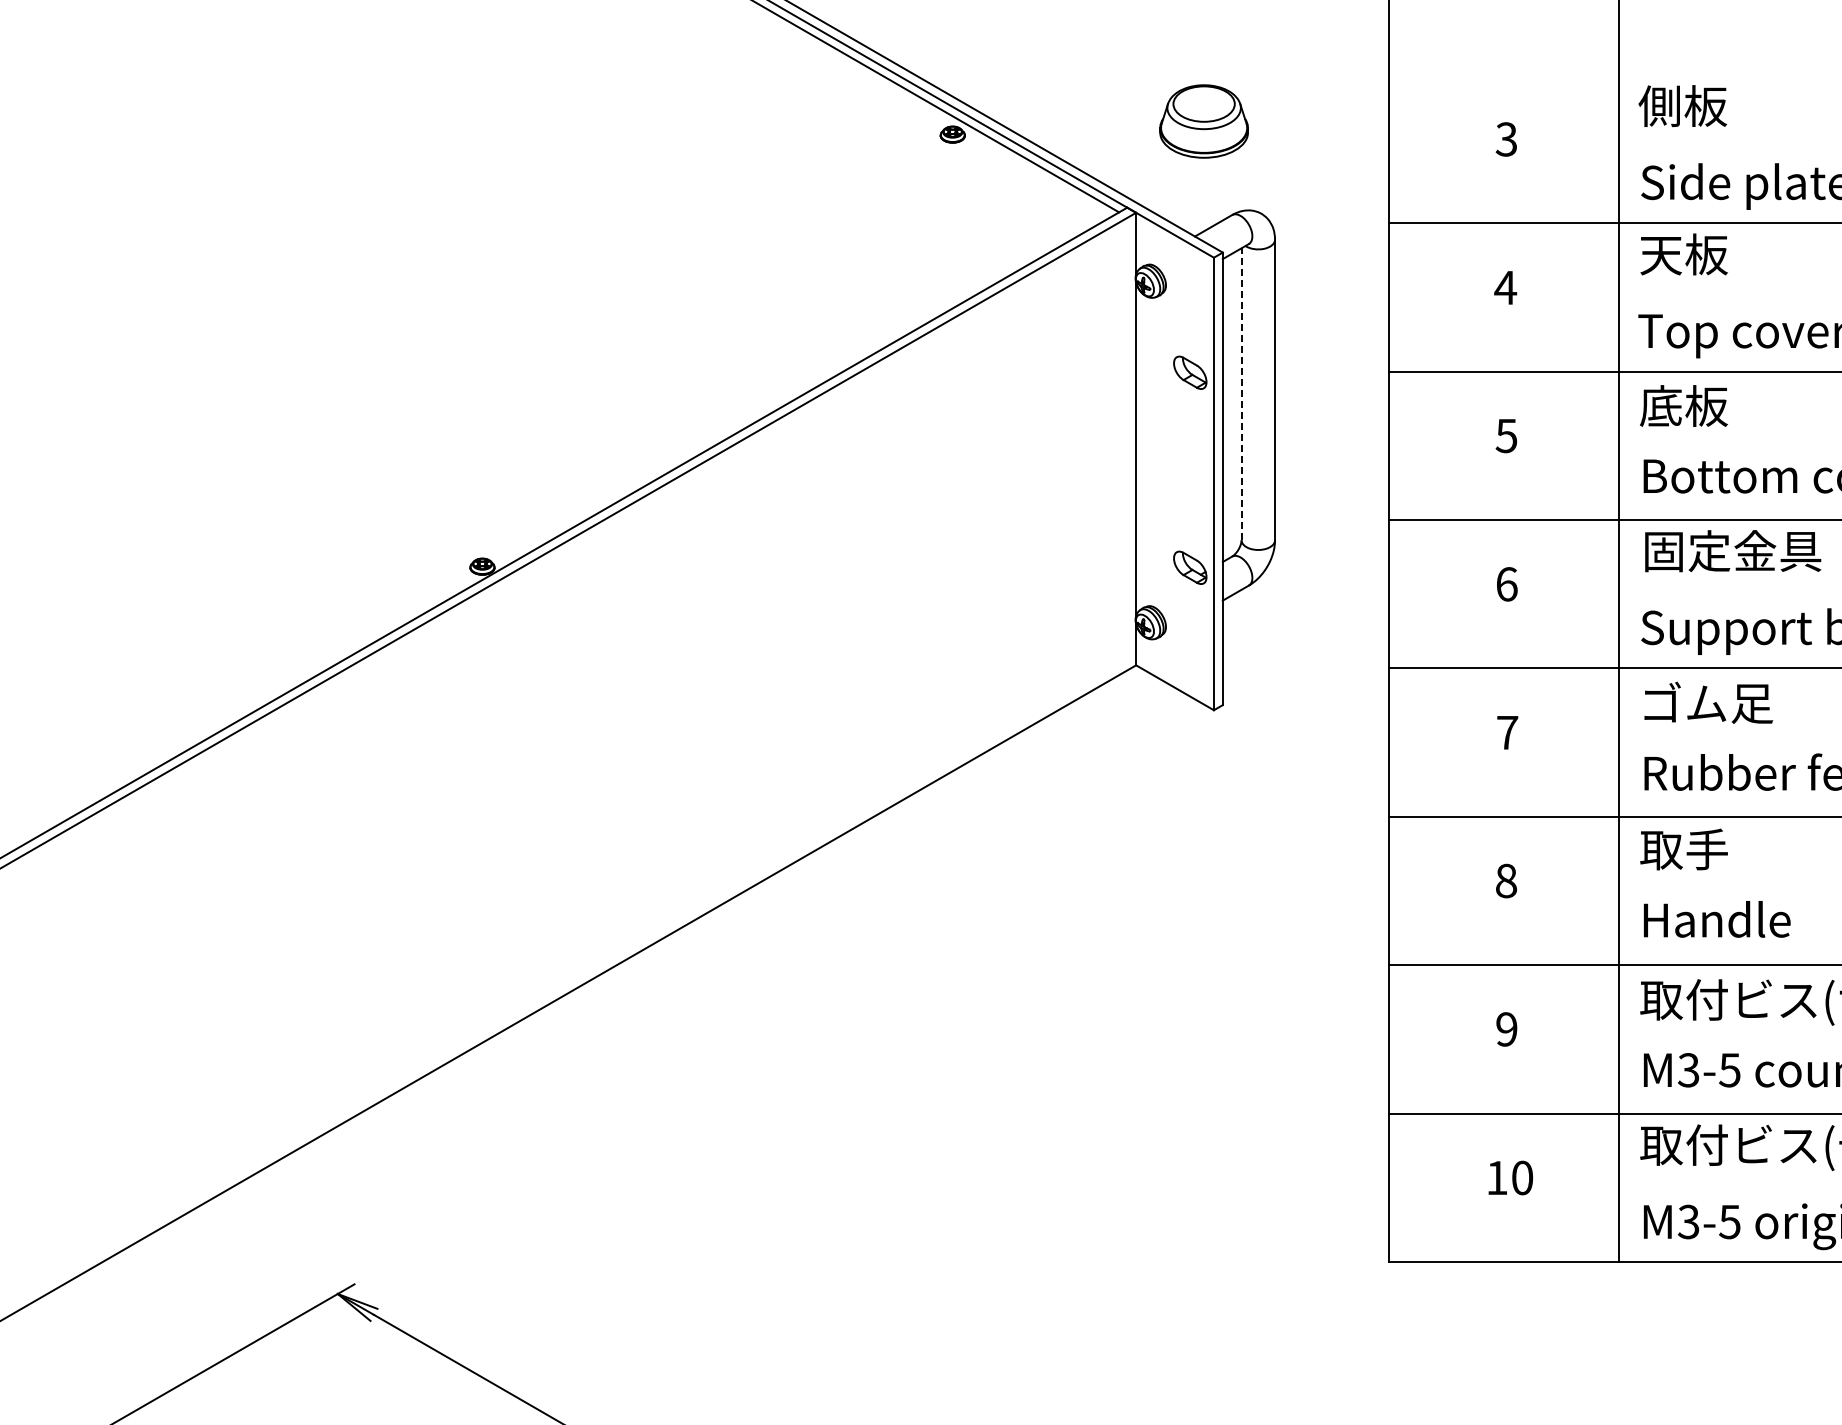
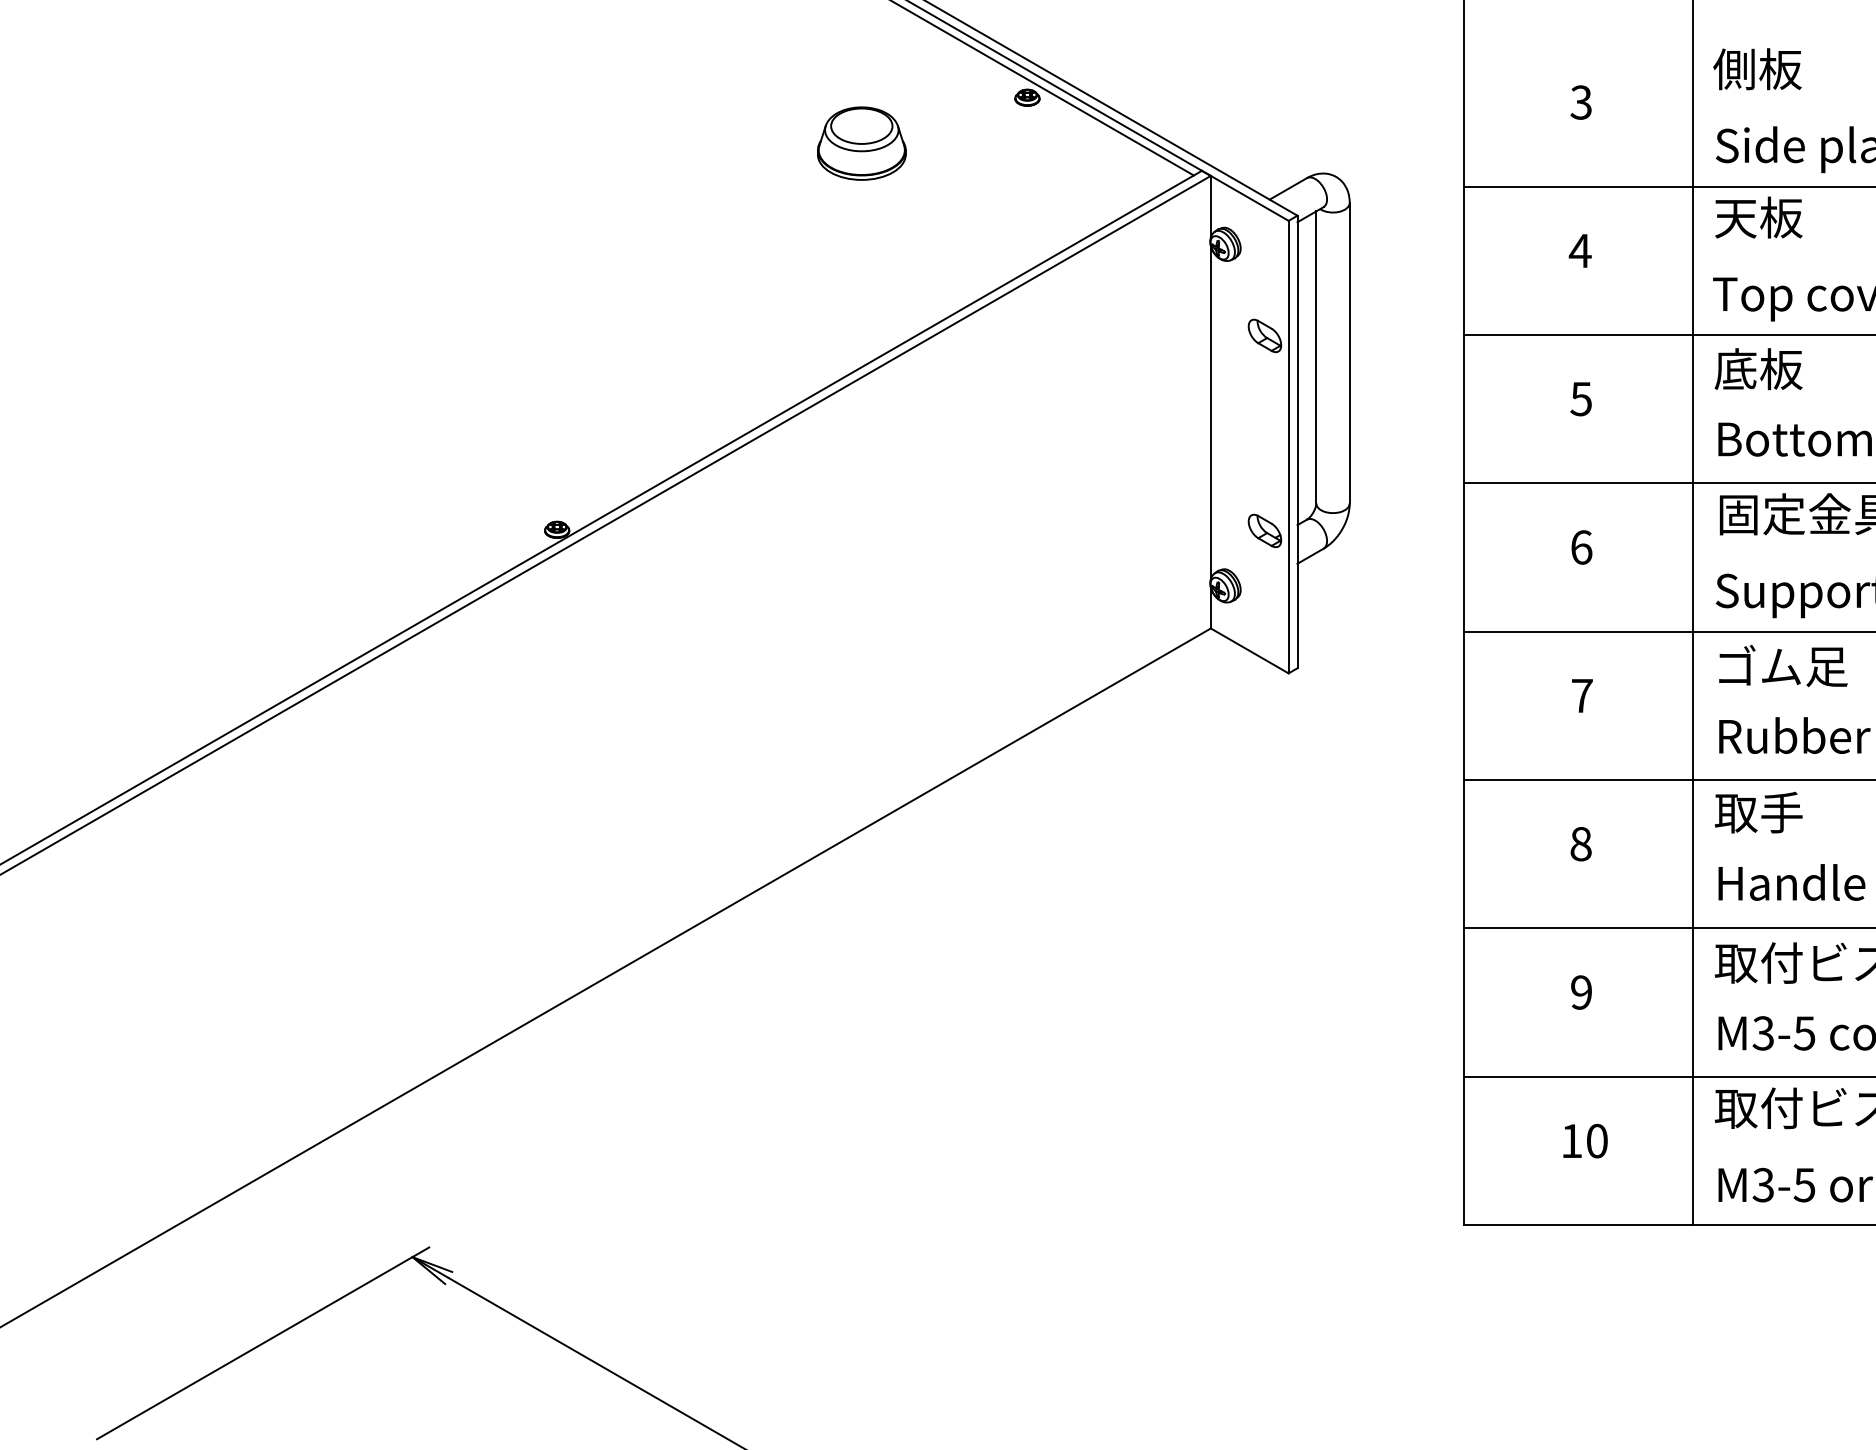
part: (1203, 121) -> (861, 143), moved
line: (1241, 393) -> (1316, 356), dashed -> solid

